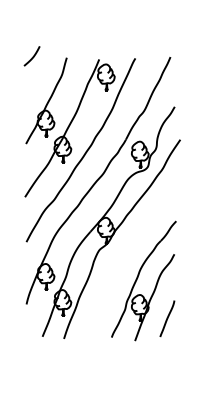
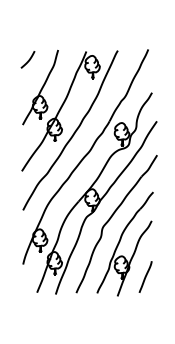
curve: (32, 55) -> (28, 59), moved
part: (125, 254) -> (109, 221), added

